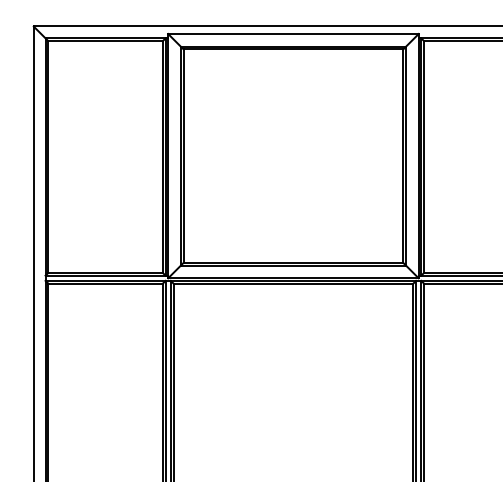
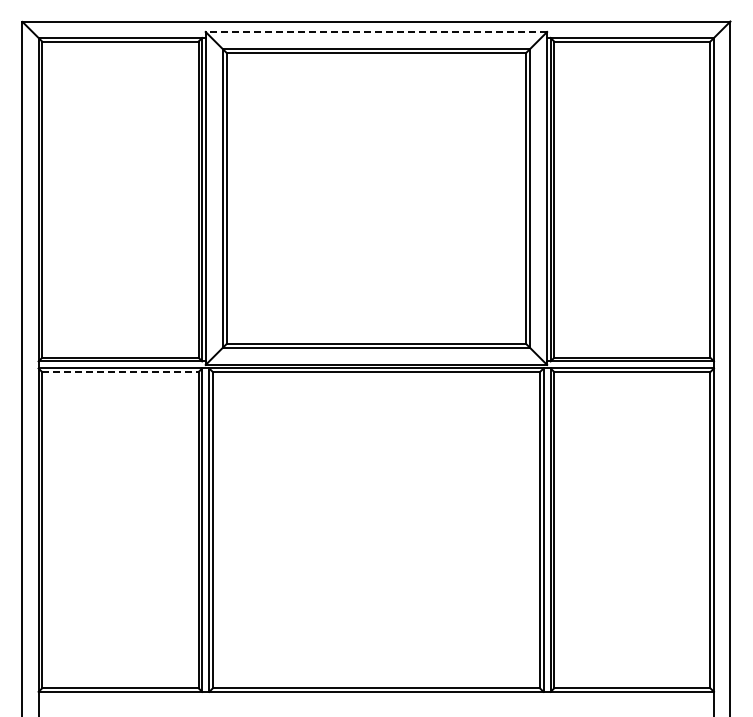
line: (293, 34) -> (376, 32), solid -> dashed
line: (105, 283) -> (120, 372), solid -> dashed

